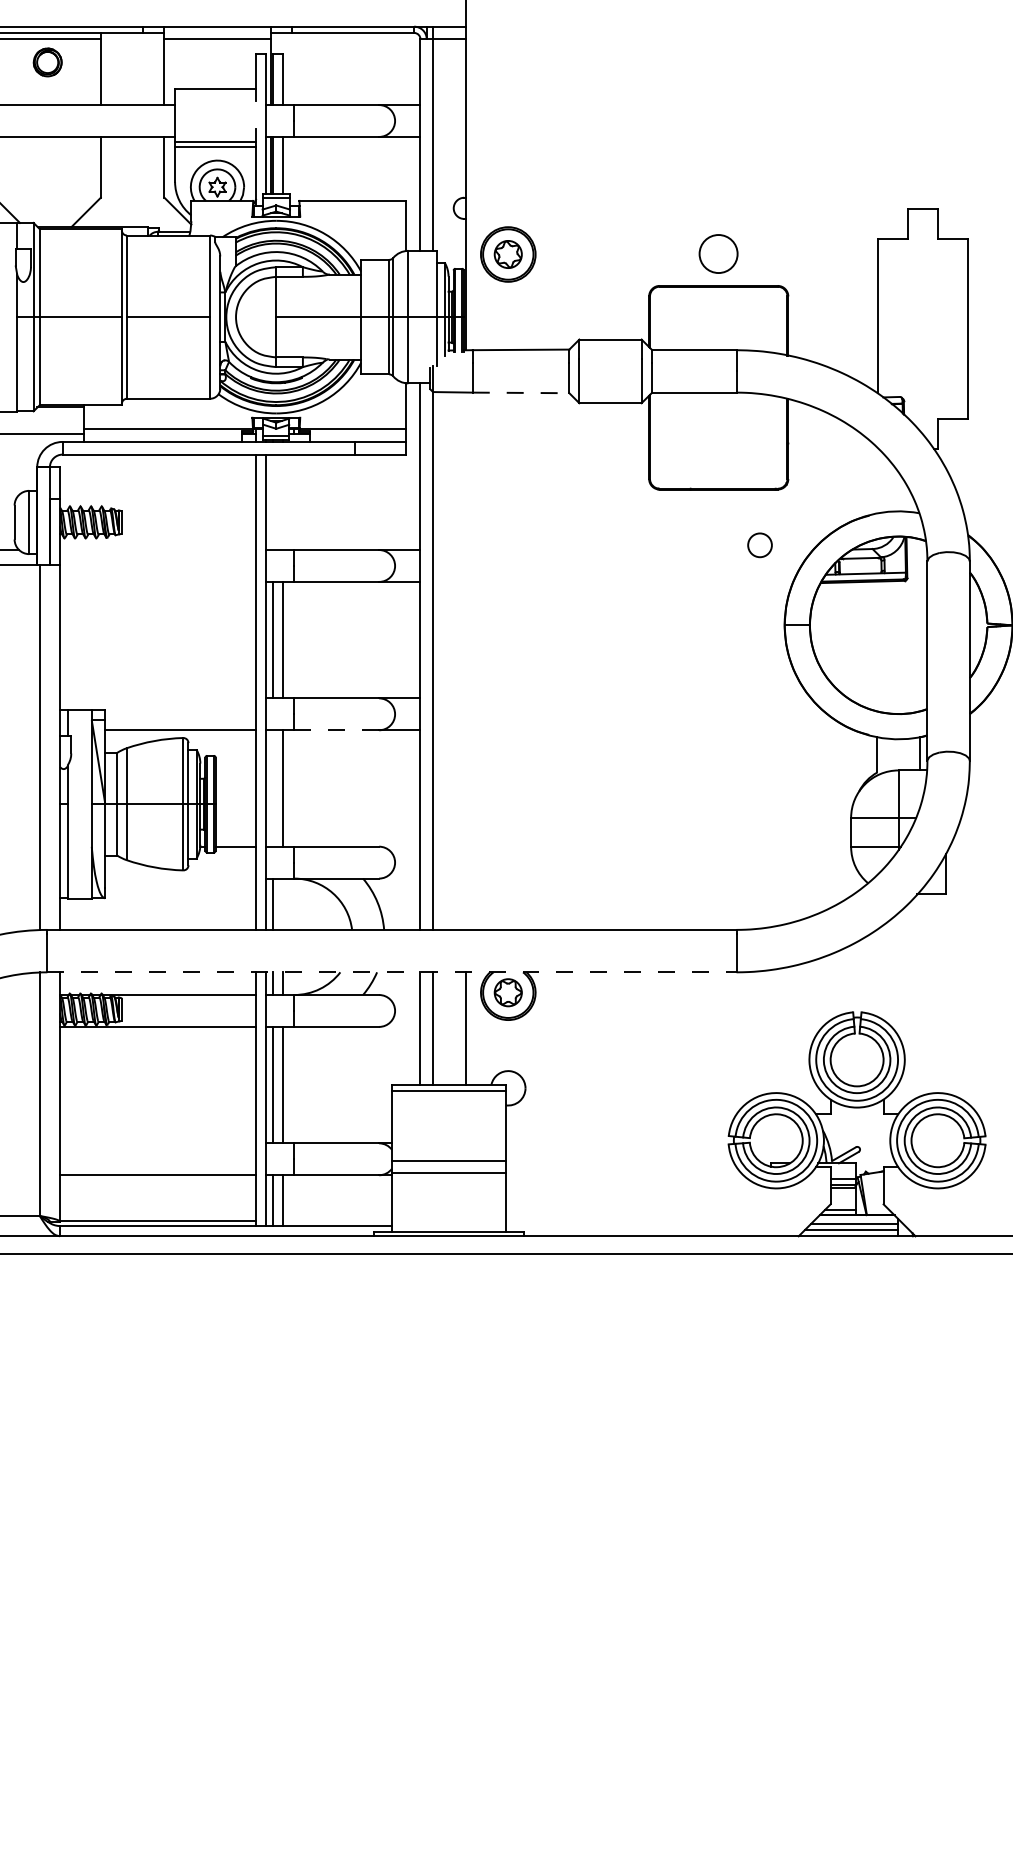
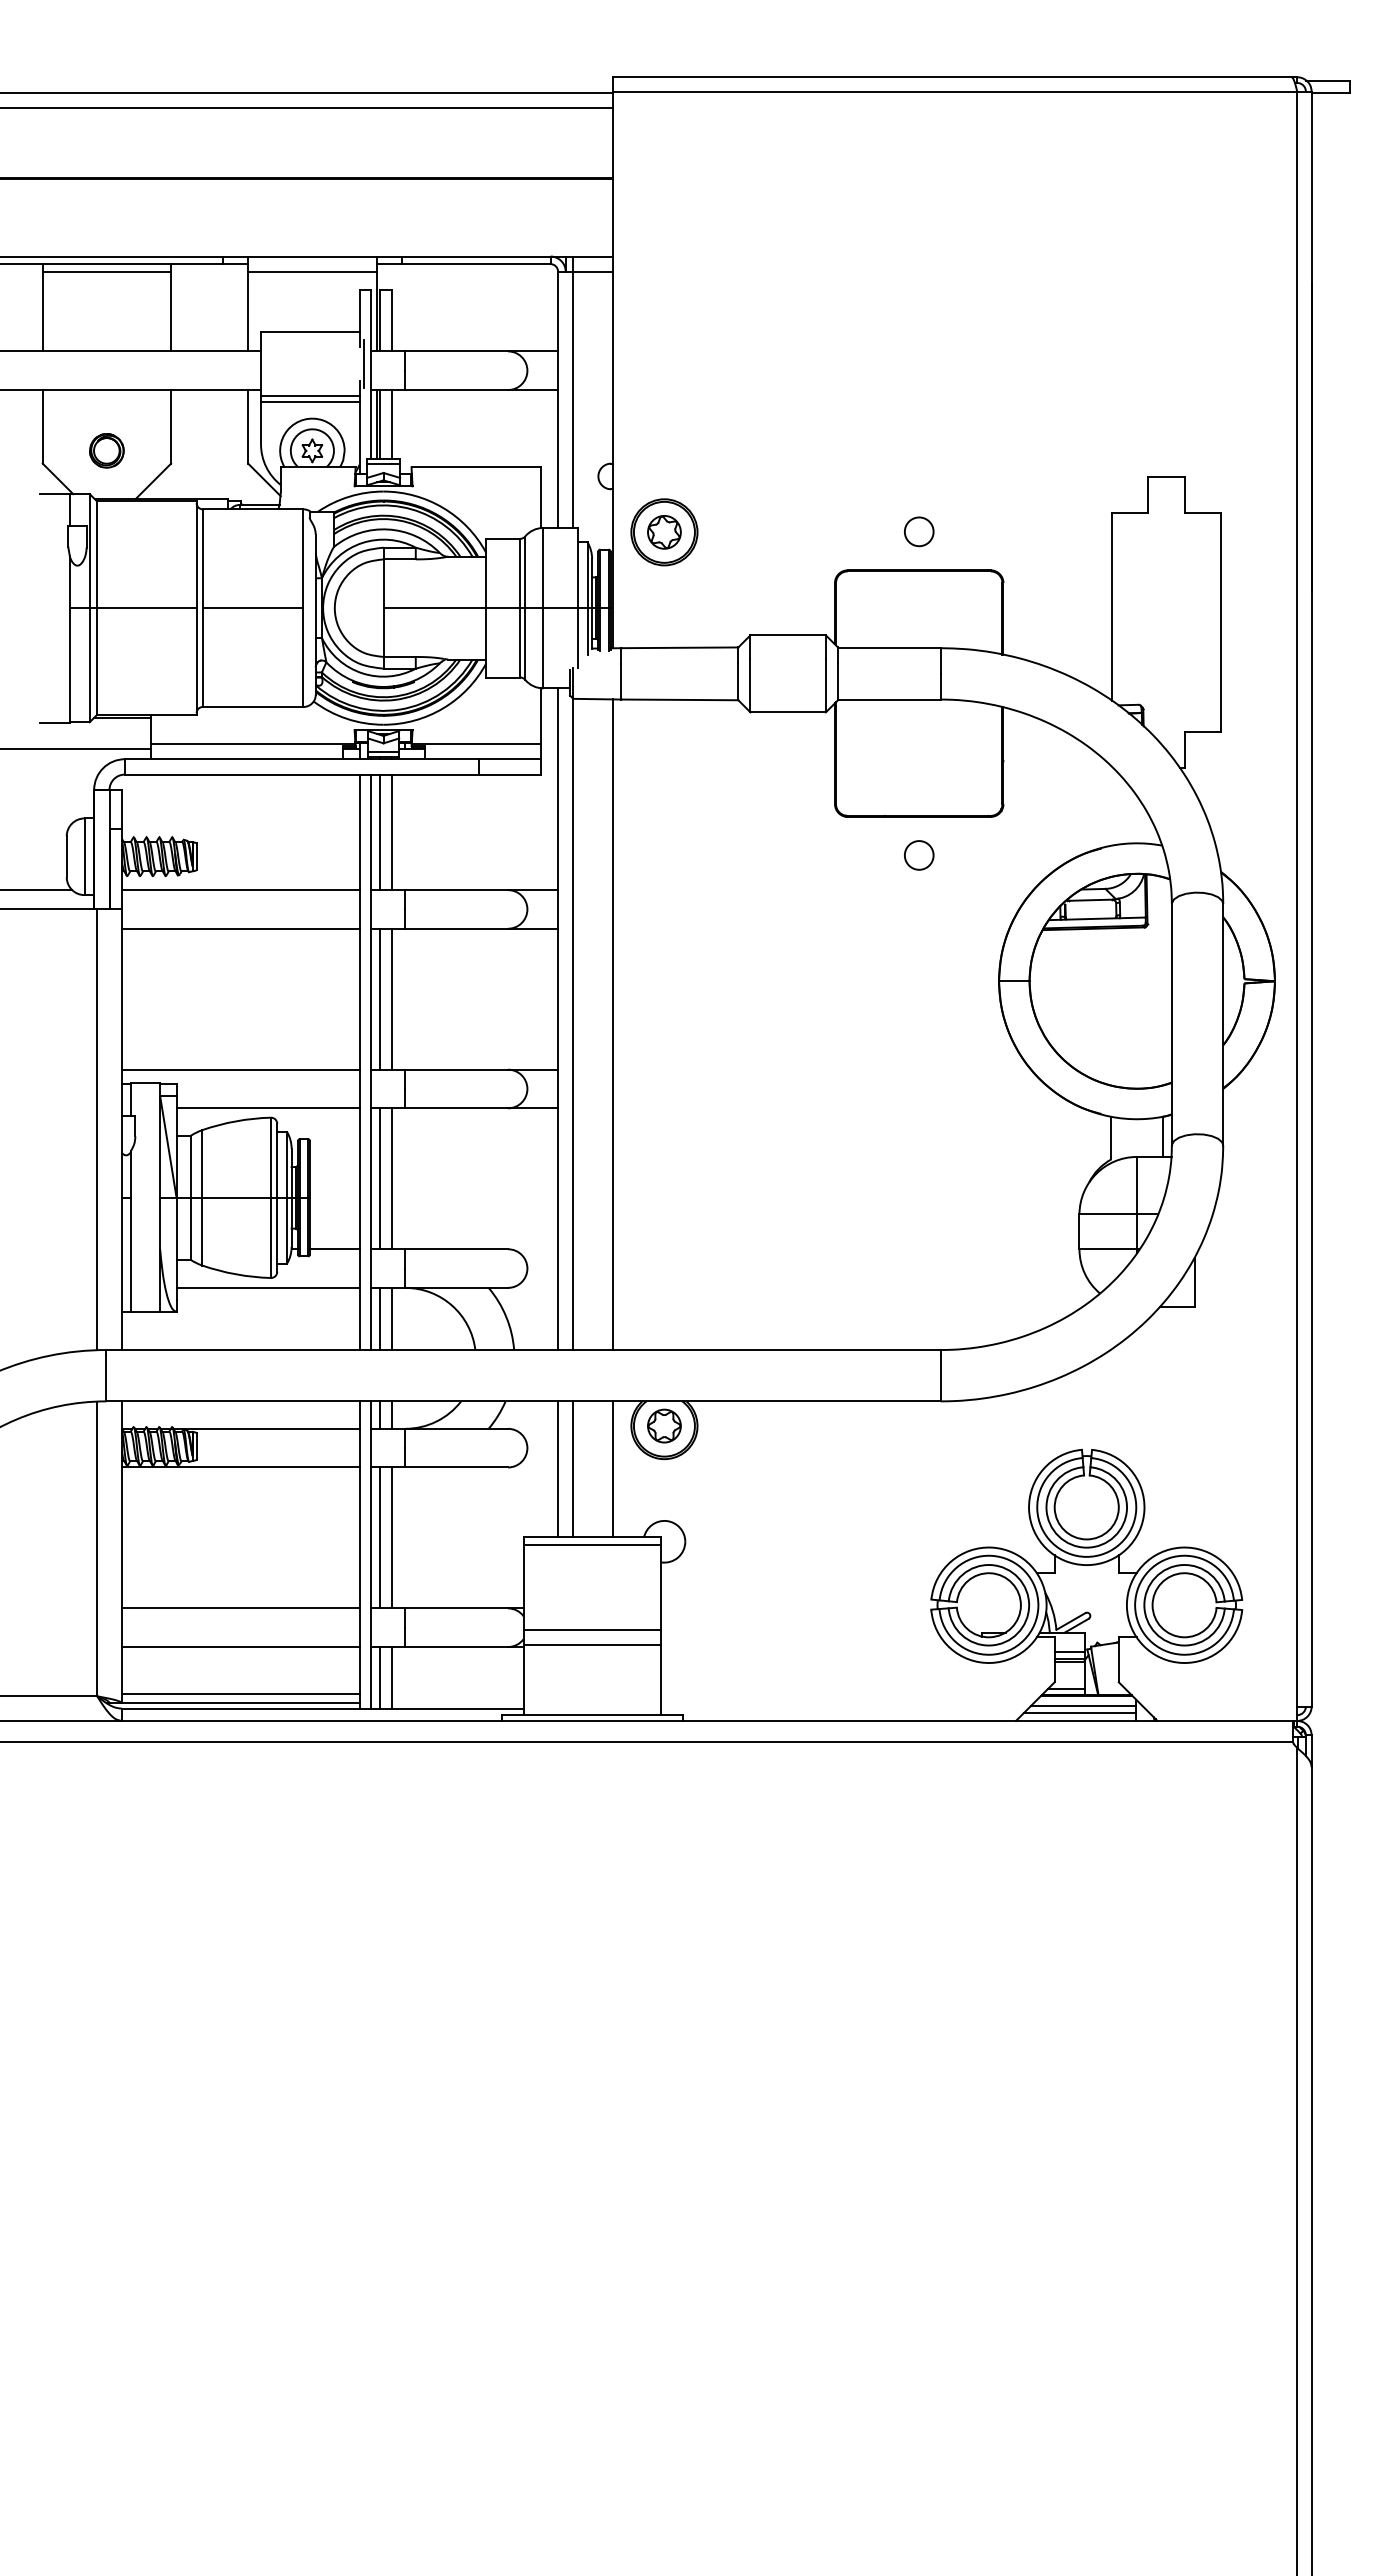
part: (47, 62) -> (106, 450), moved
line: (259, 115) -> (363, 363), added
circle: (718, 253) -> (919, 531), size x0.62
line: (521, 392) -> (680, 699), dashed -> solid
line: (273, 502) -> (380, 832), added
line: (282, 502) -> (391, 832), added
circle: (760, 545) -> (919, 855), moved
line: (158, 550) -> (240, 890), added
line: (158, 581) -> (240, 928), added
line: (466, 661) -> (613, 1024), added
line: (158, 698) -> (240, 1069), added
line: (337, 730) -> (457, 1108), dashed -> solid
line: (273, 788) -> (380, 1178), added
line: (180, 878) -> (267, 1287), added
line: (282, 903) -> (391, 1318), added
line: (392, 972) -> (524, 1401), dashed -> solid
line: (158, 1143) -> (240, 1608), added
line: (158, 1214) -> (240, 1694), added

